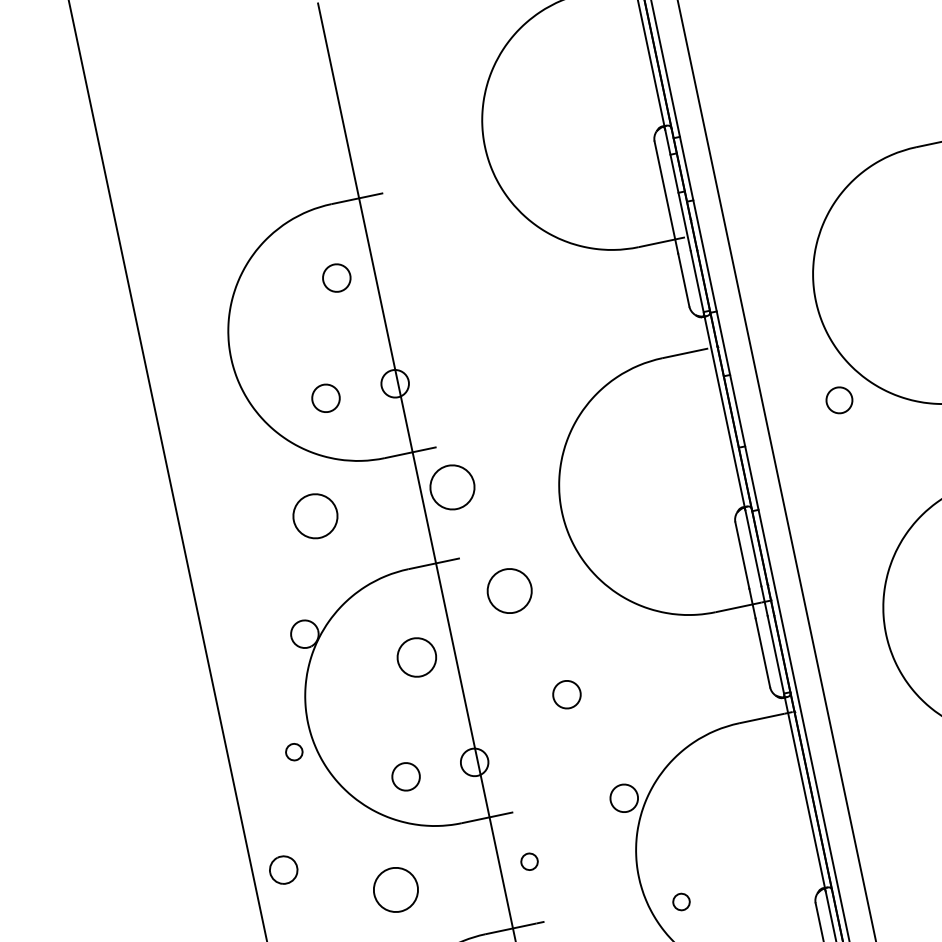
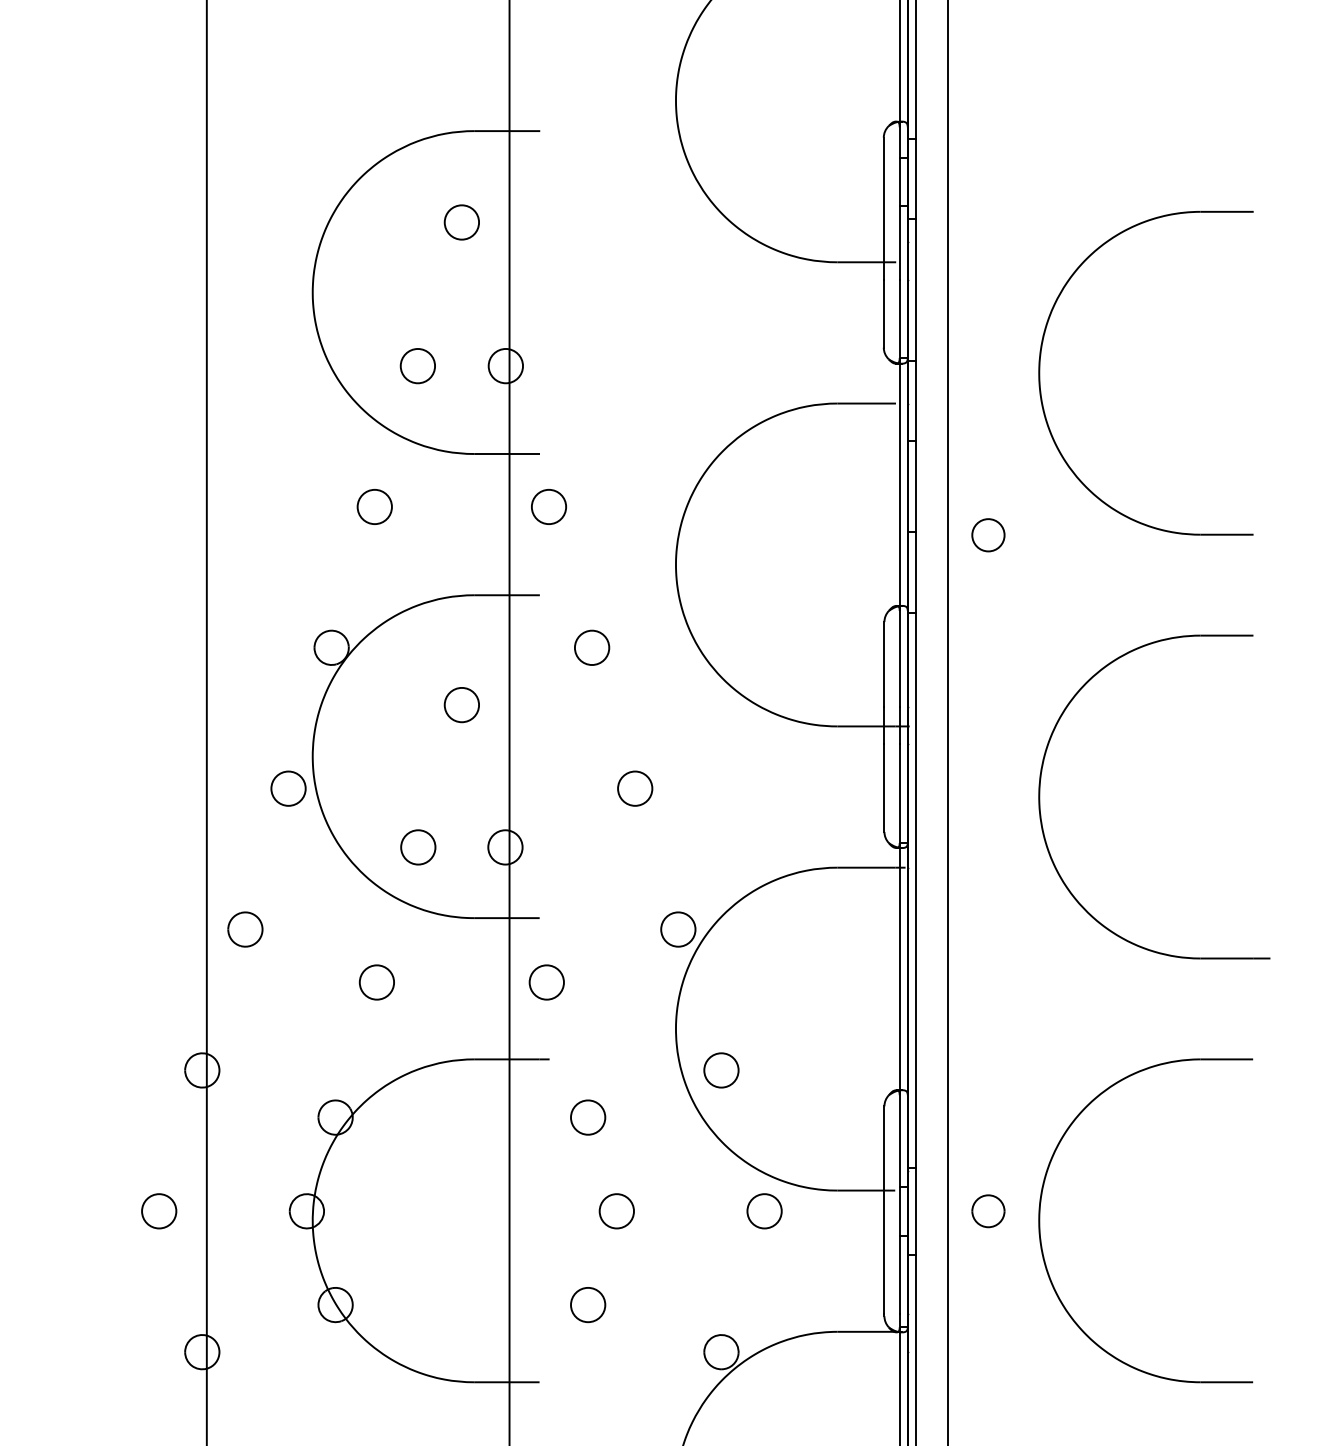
circle: (839, 400) -> (988, 535), moved
circle: (451, 487) -> (548, 506), size x0.62
circle: (315, 515) -> (374, 506), size x0.62
circle: (509, 590) -> (591, 647), size x0.62
circle: (416, 658) -> (461, 705), size x0.71
circle: (294, 752) -> (288, 788), size x1.67
circle: (529, 861) -> (546, 982), size x1.67
circle: (395, 890) -> (376, 982), size x0.62
circle: (681, 902) -> (721, 1070), size x1.67

